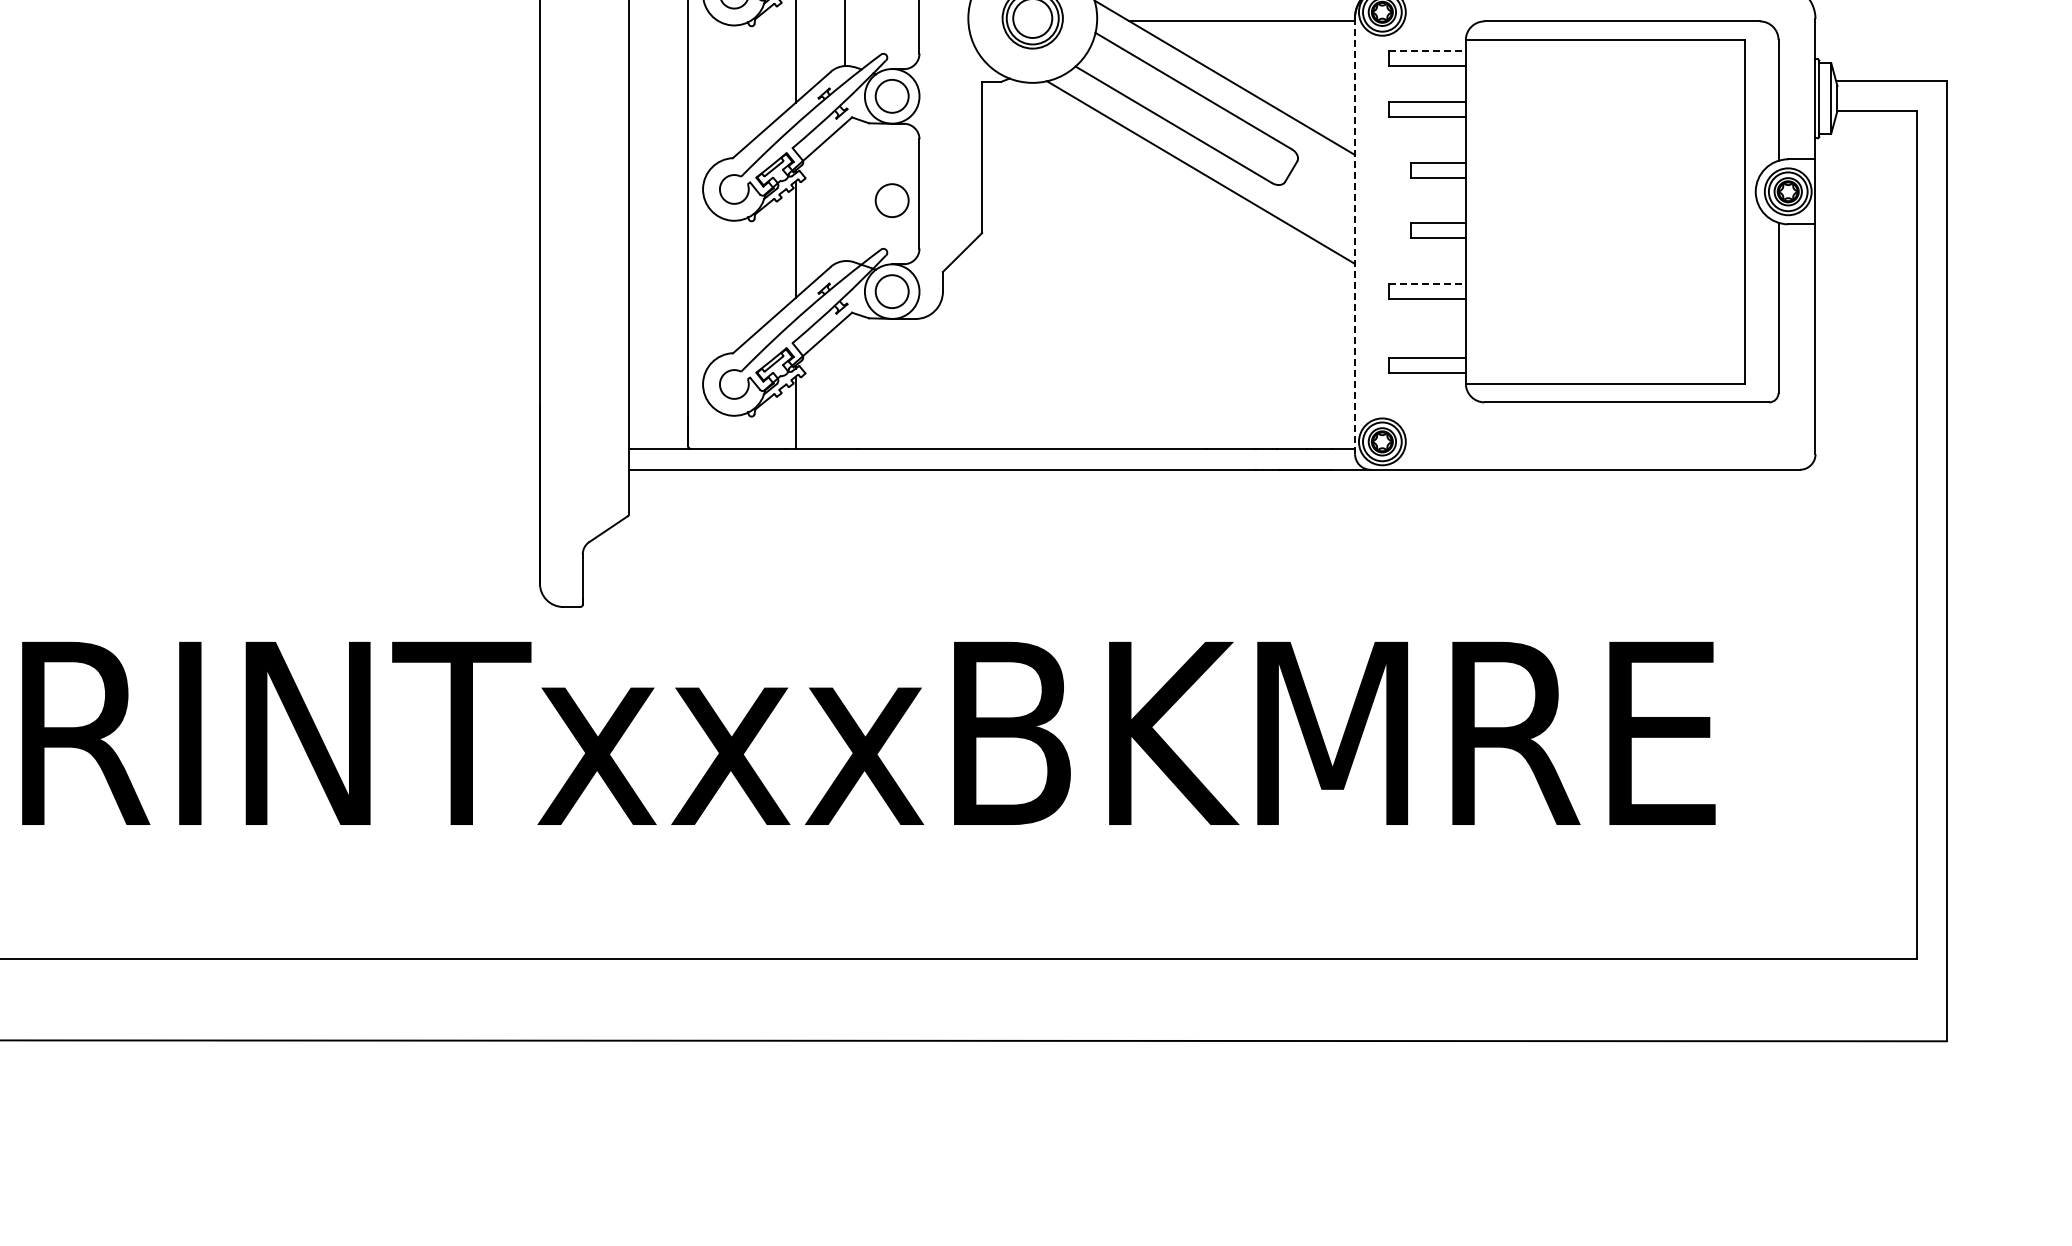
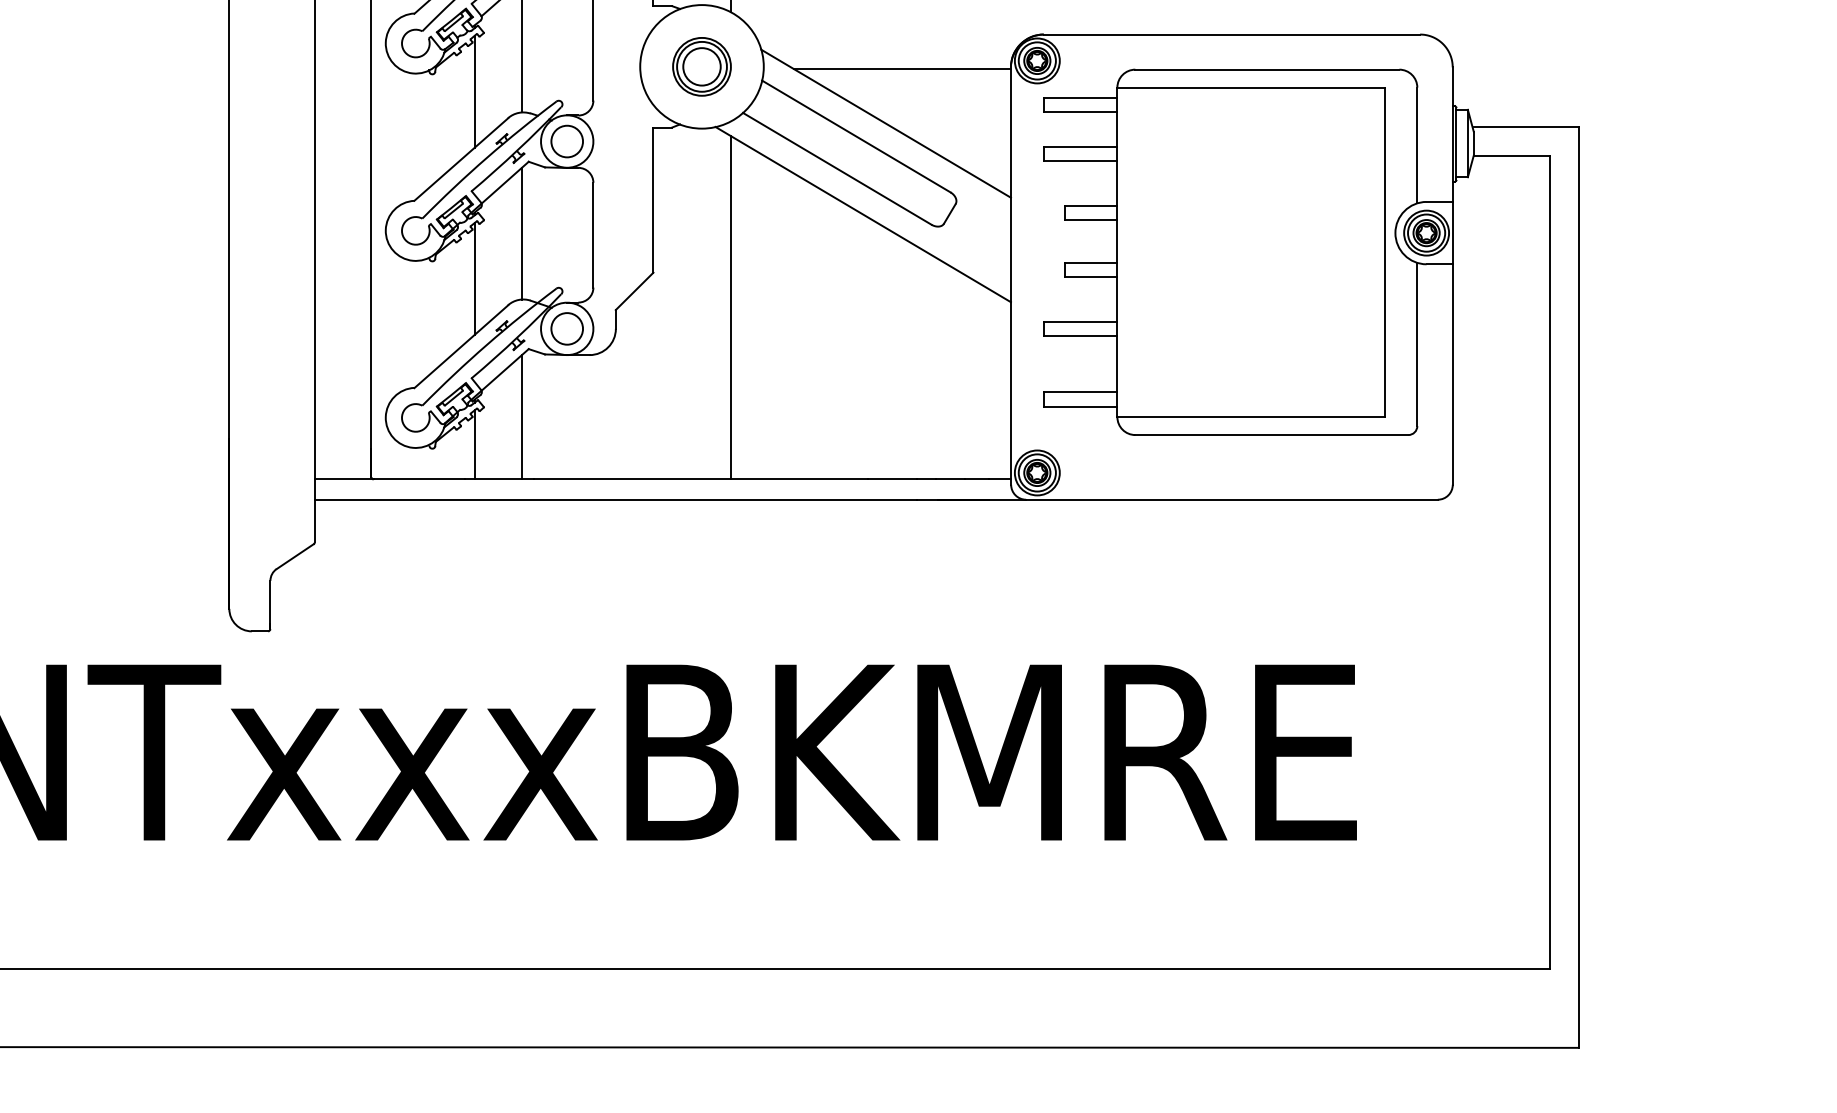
line: (1428, 50) -> (1081, 97), dashed -> solid
line: (845, 192) -> (522, 233), added
circle: (891, 200) -> (566, 241), removed
line: (1354, 236) -> (1010, 275), dashed -> solid
line: (1062, 269) -> (730, 307), added
line: (1428, 284) -> (1081, 322), dashed -> solid
line: (845, 383) -> (522, 416), added

